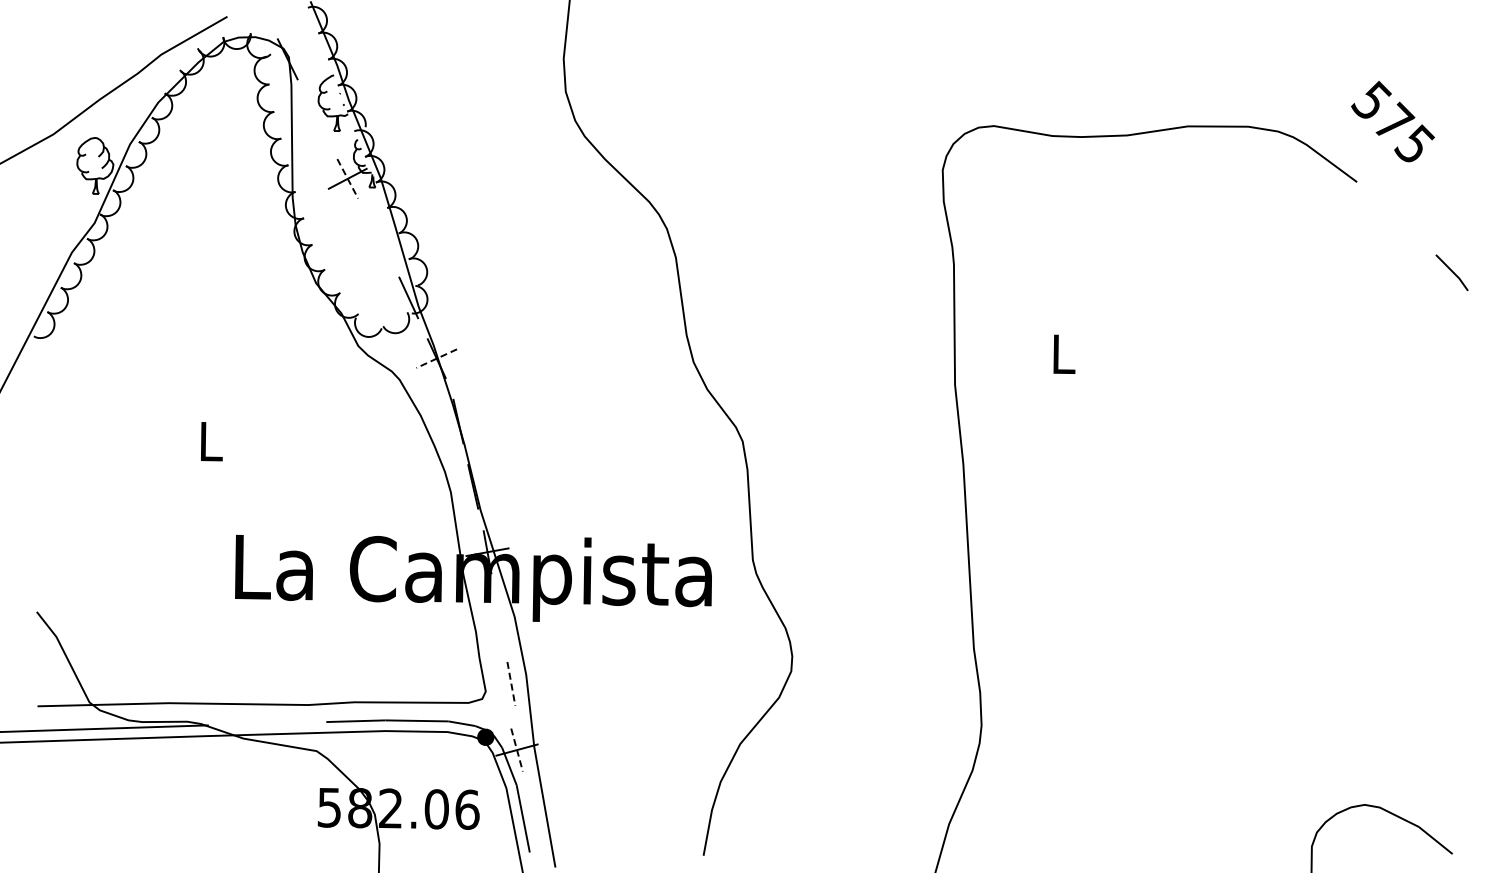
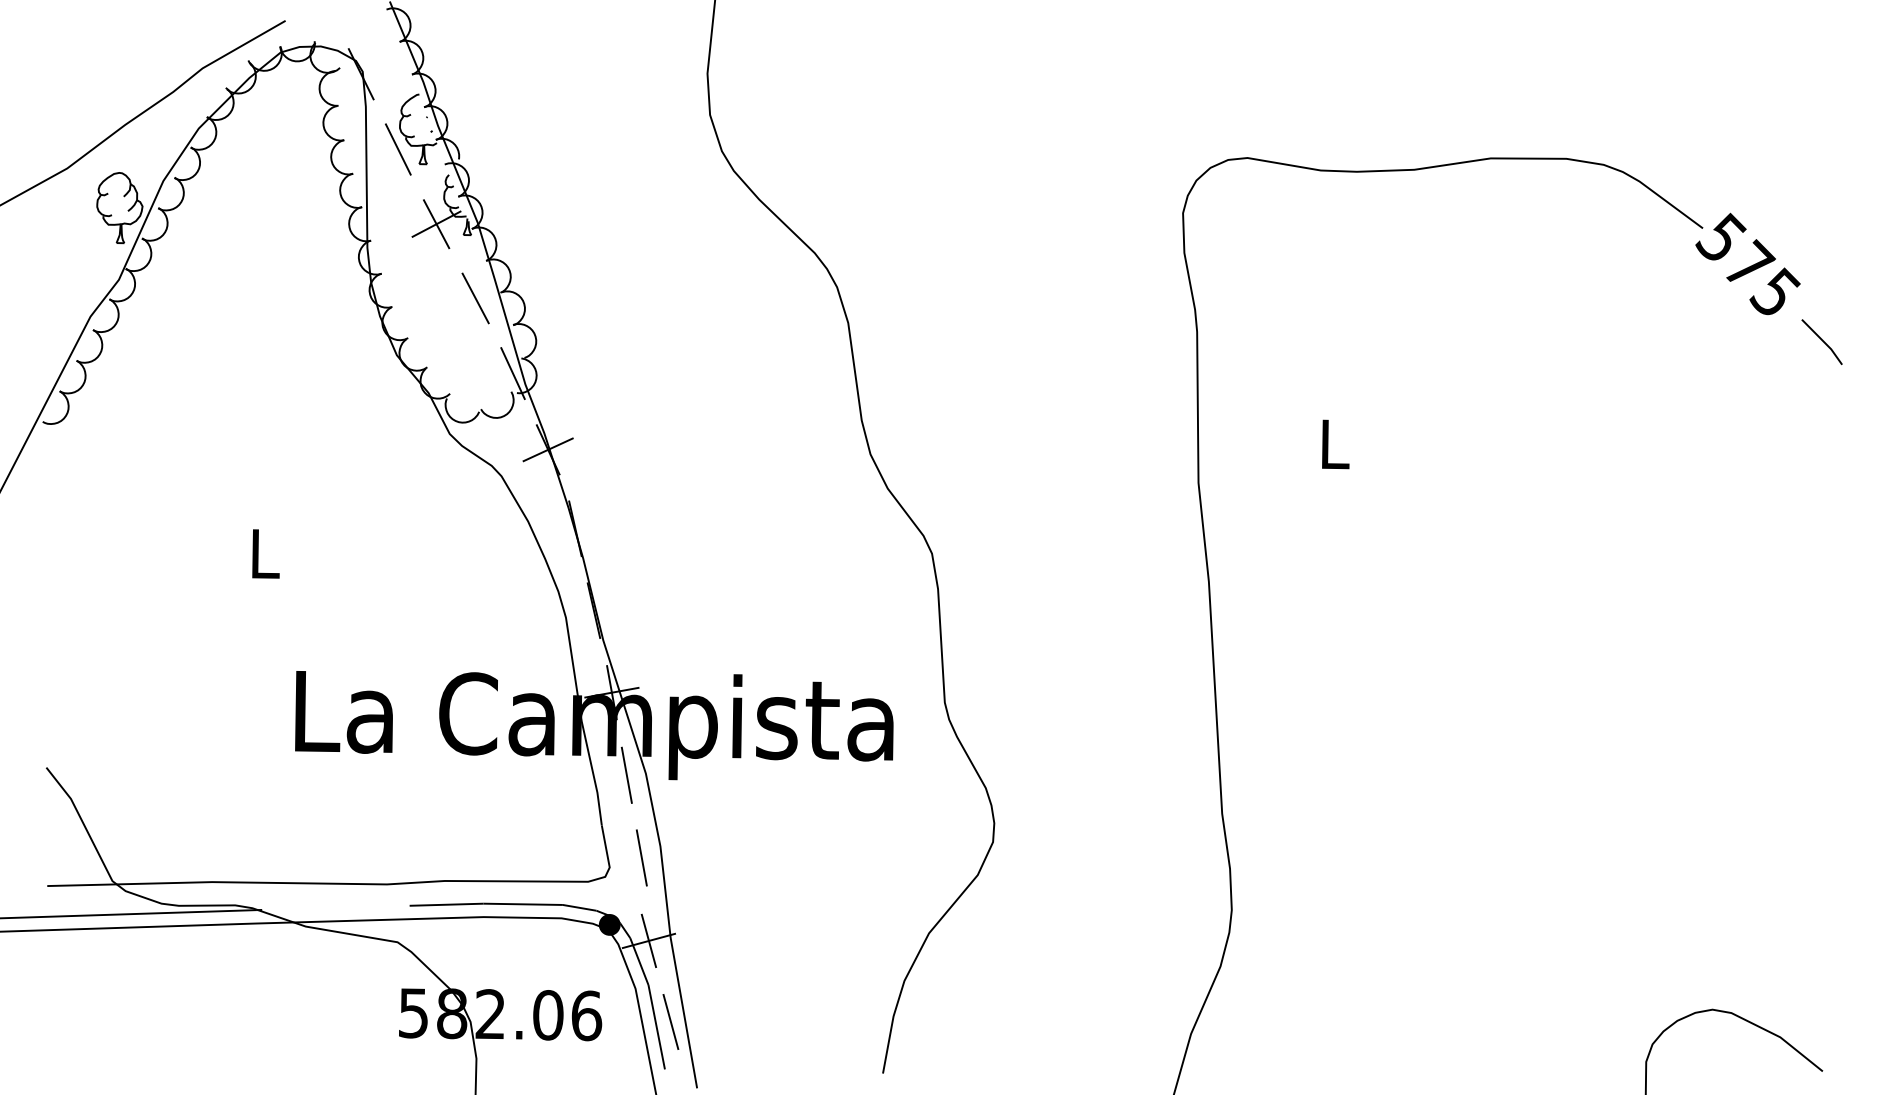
line: (317, 119) -> (398, 149), added
text: (1392, 121) -> (1747, 263), moved
line: (347, 178) -> (436, 223), dashed -> solid
line: (378, 237) -> (475, 297), added
line: (436, 358) -> (547, 449), dashed -> solid
line: (499, 618) -> (626, 775), added
line: (511, 684) -> (641, 858), dashed -> solid
line: (517, 750) -> (649, 941), dashed -> solid
line: (534, 814) -> (670, 1021), added

